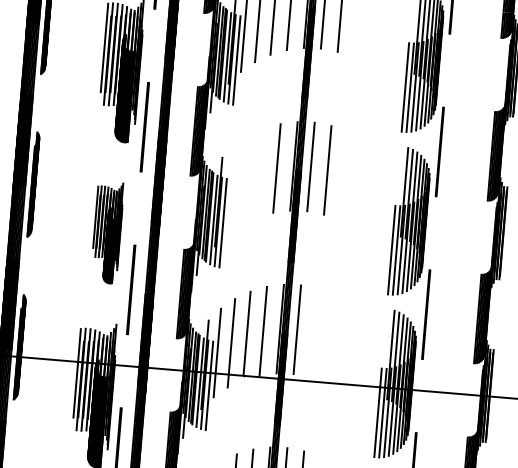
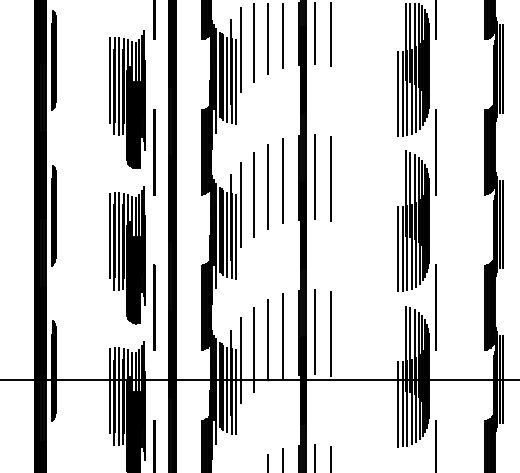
line: (260, 172) -> (267, 186), added
line: (244, 180) -> (253, 194), added
line: (231, 190) -> (241, 205), added
part: (107, 232) -> (127, 255), size x1.43
line: (314, 332) -> (331, 333), added

